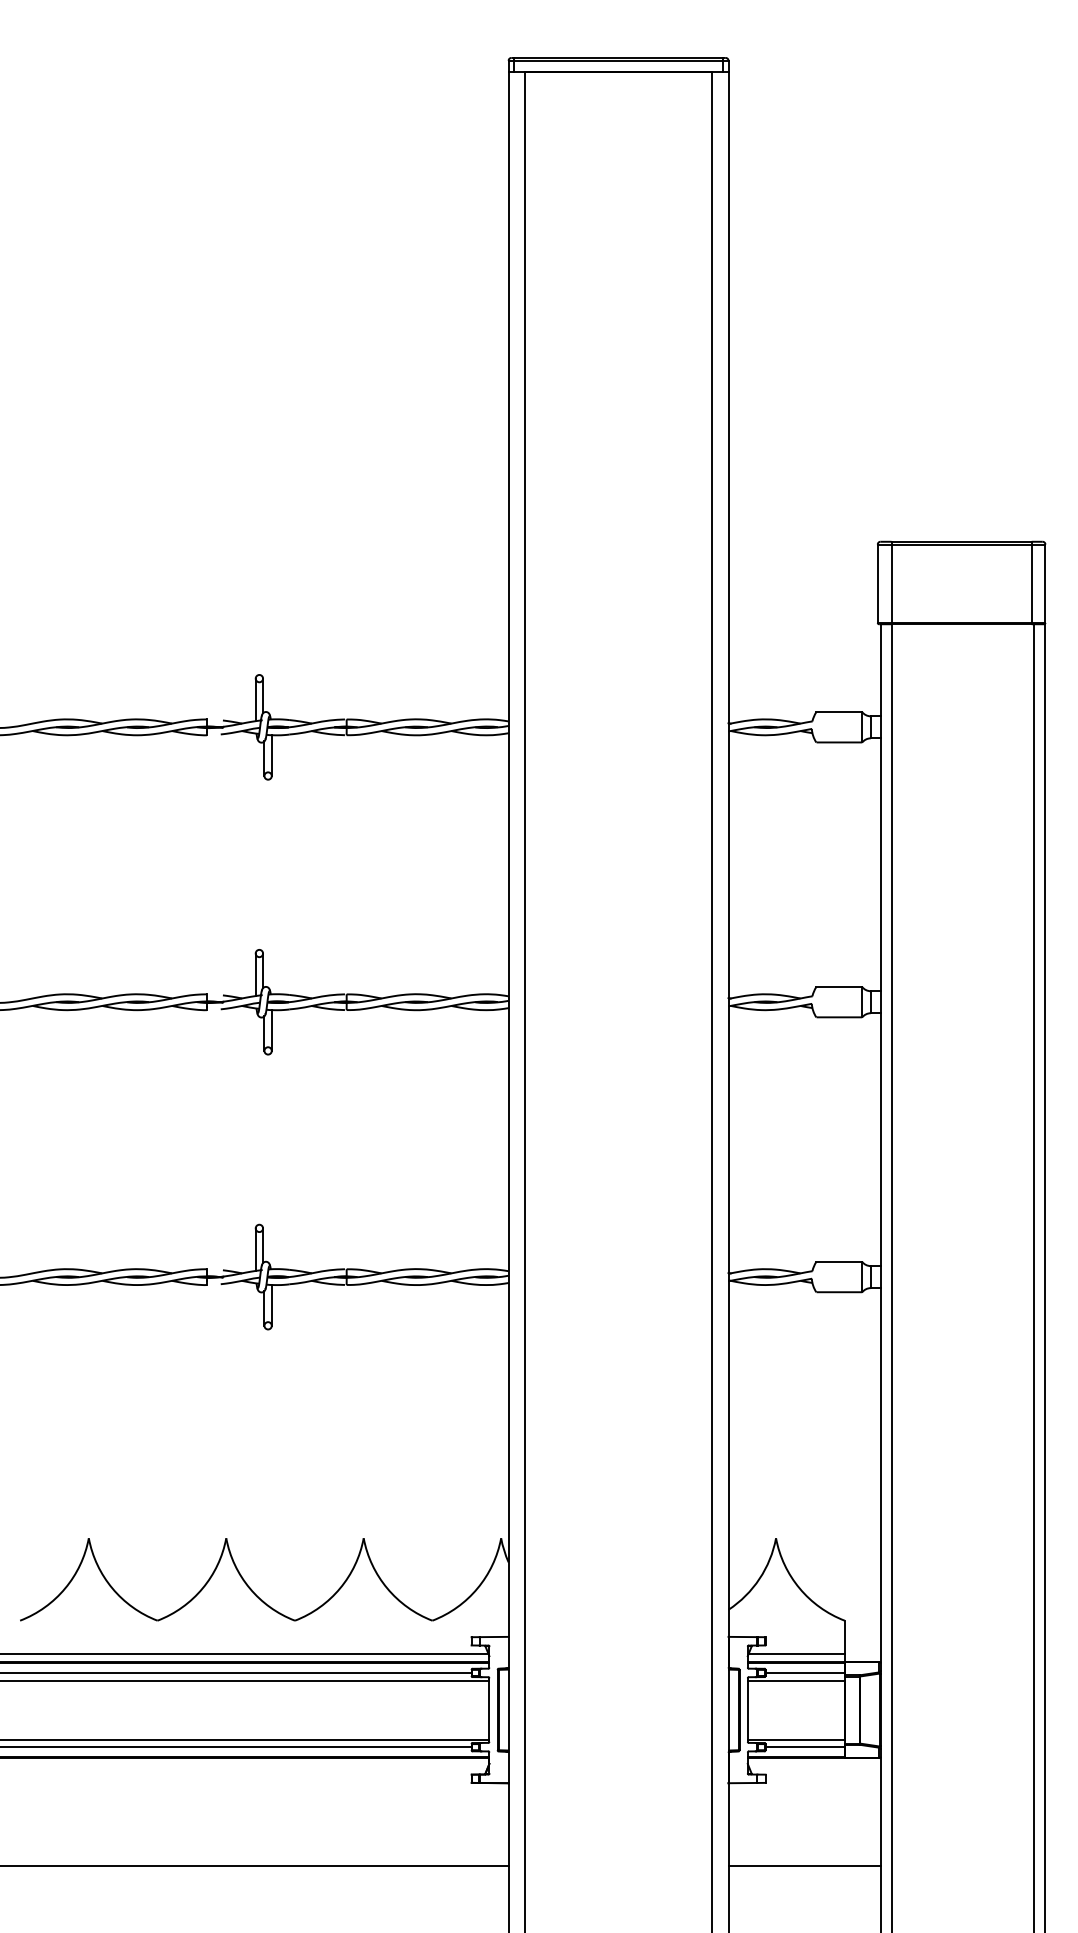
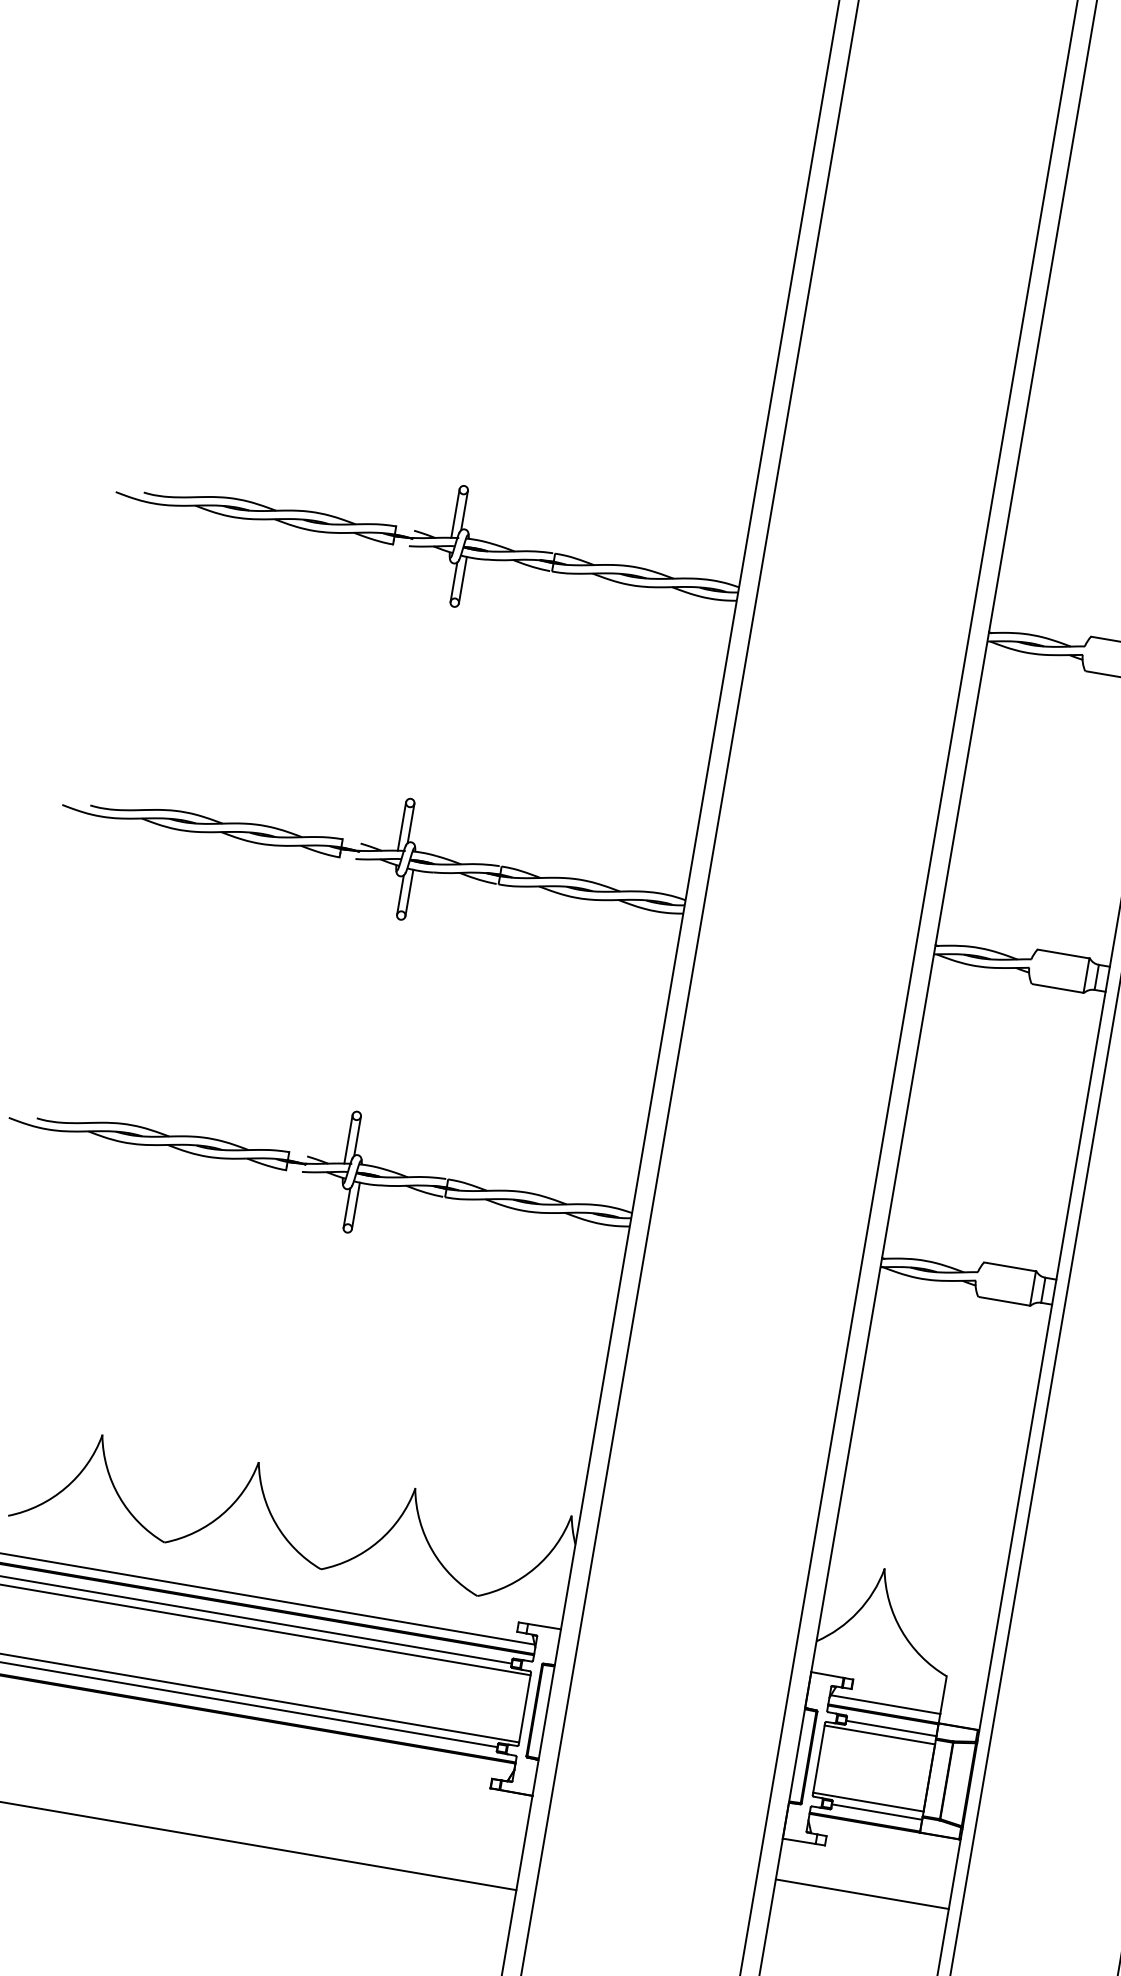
line: (804, 1866) -> (862, 1894), moved

